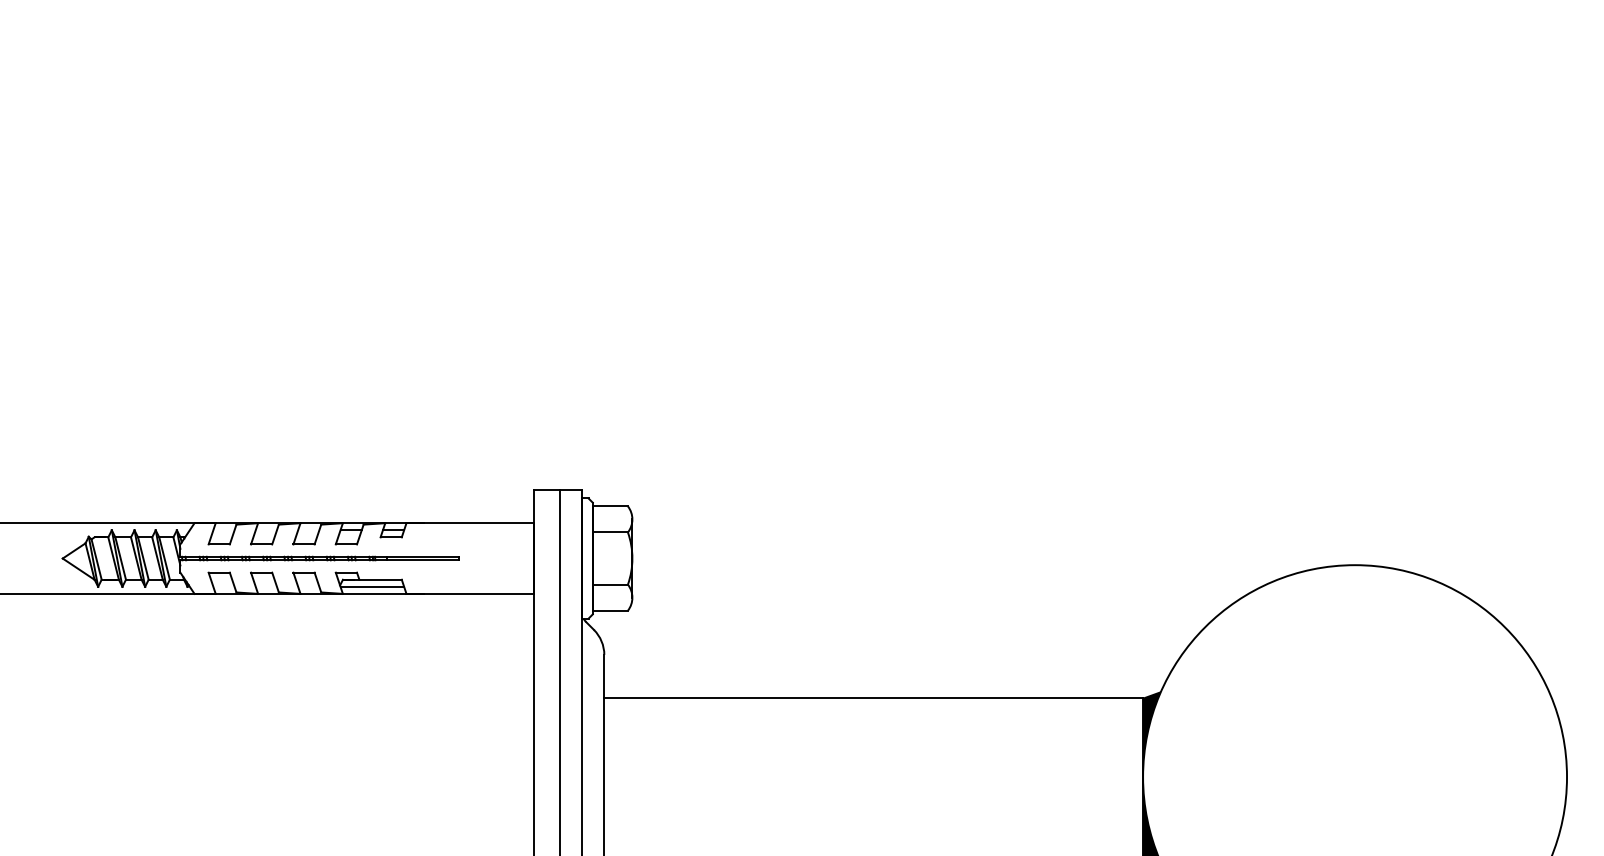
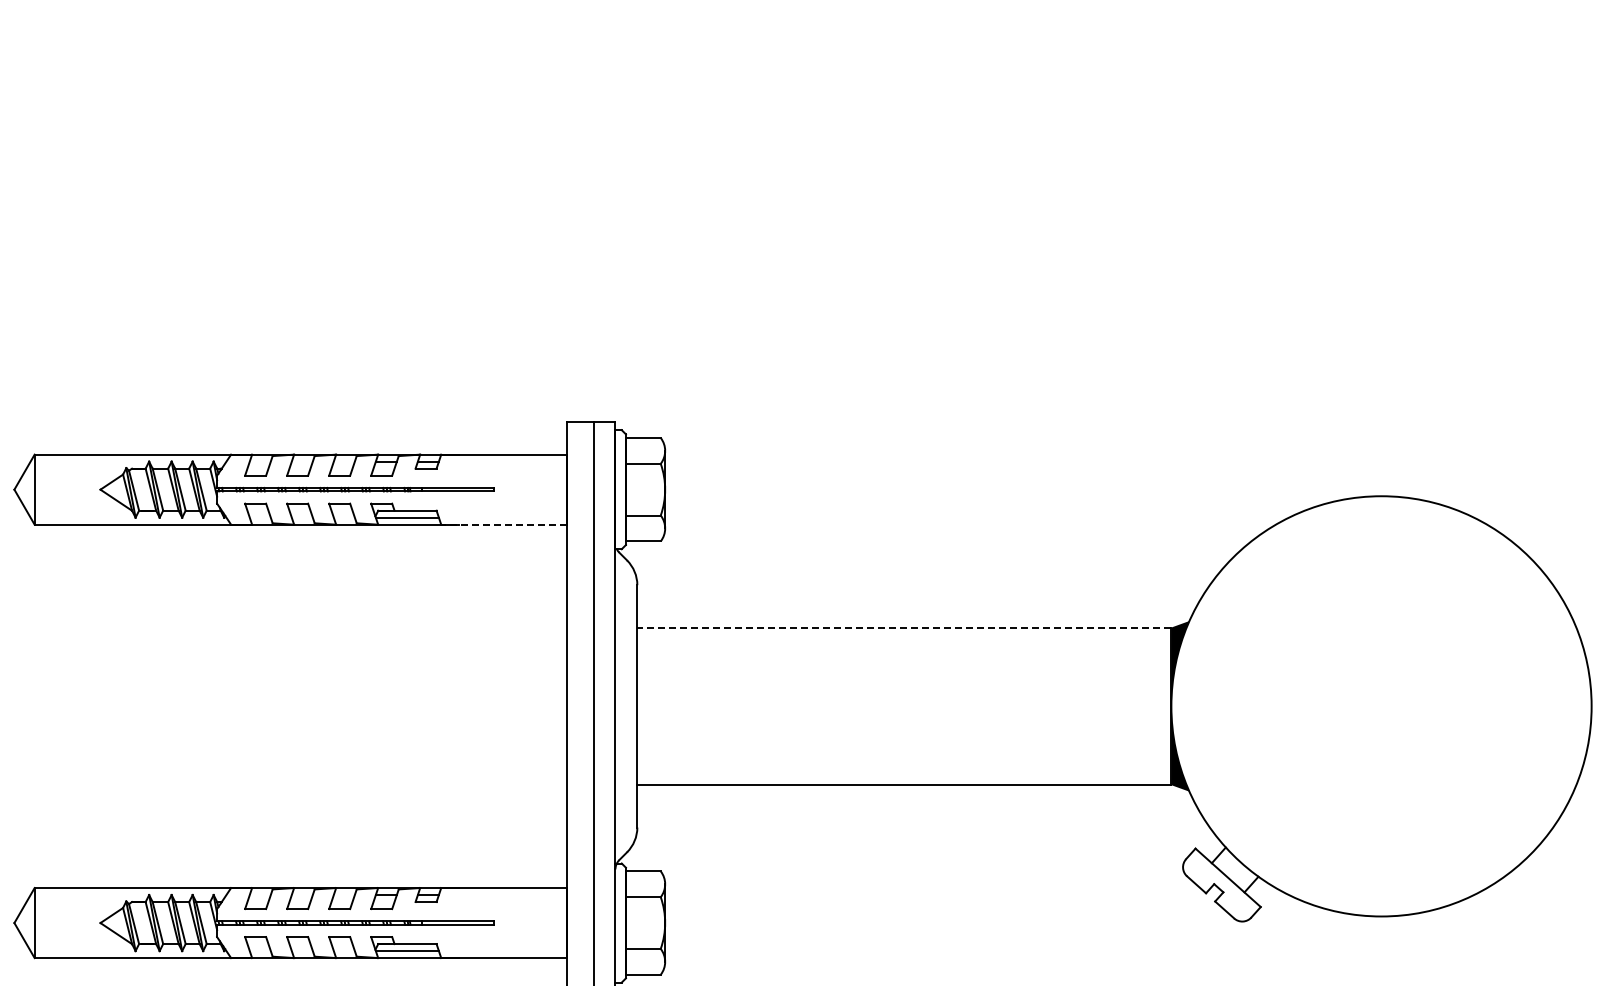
line: (469, 593) -> (503, 524), solid -> dashed
line: (872, 697) -> (903, 627), solid -> dashed

